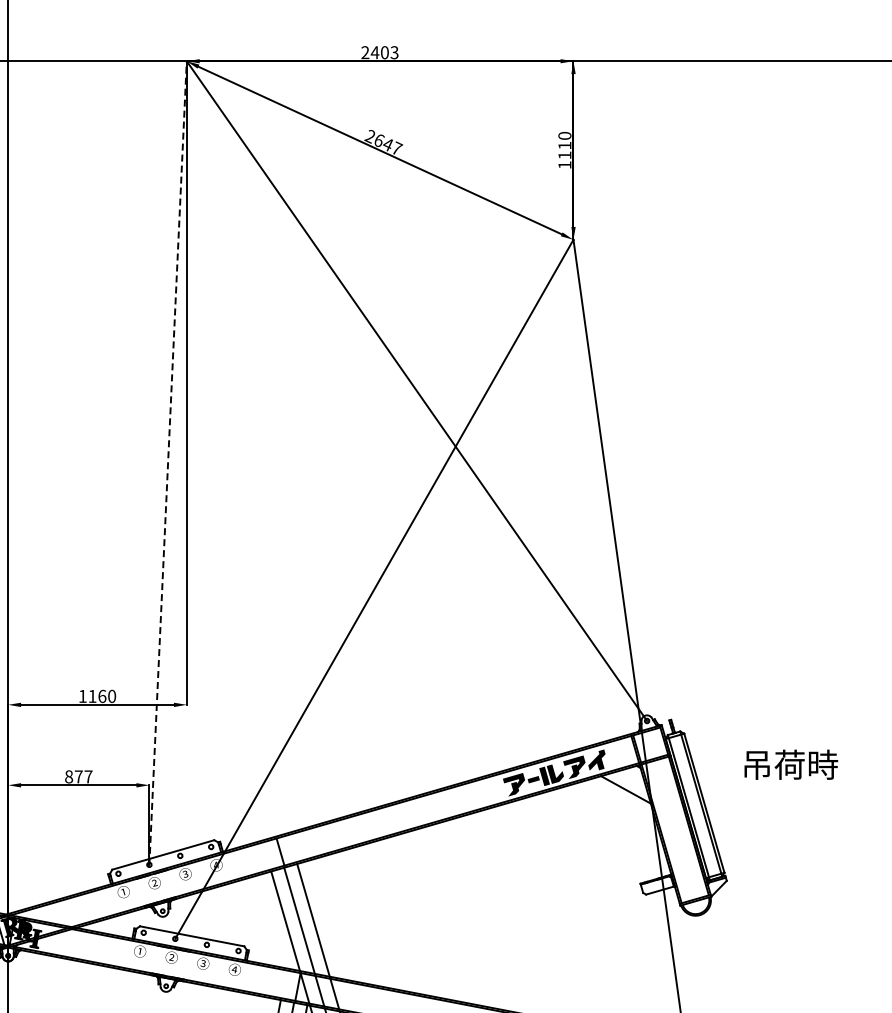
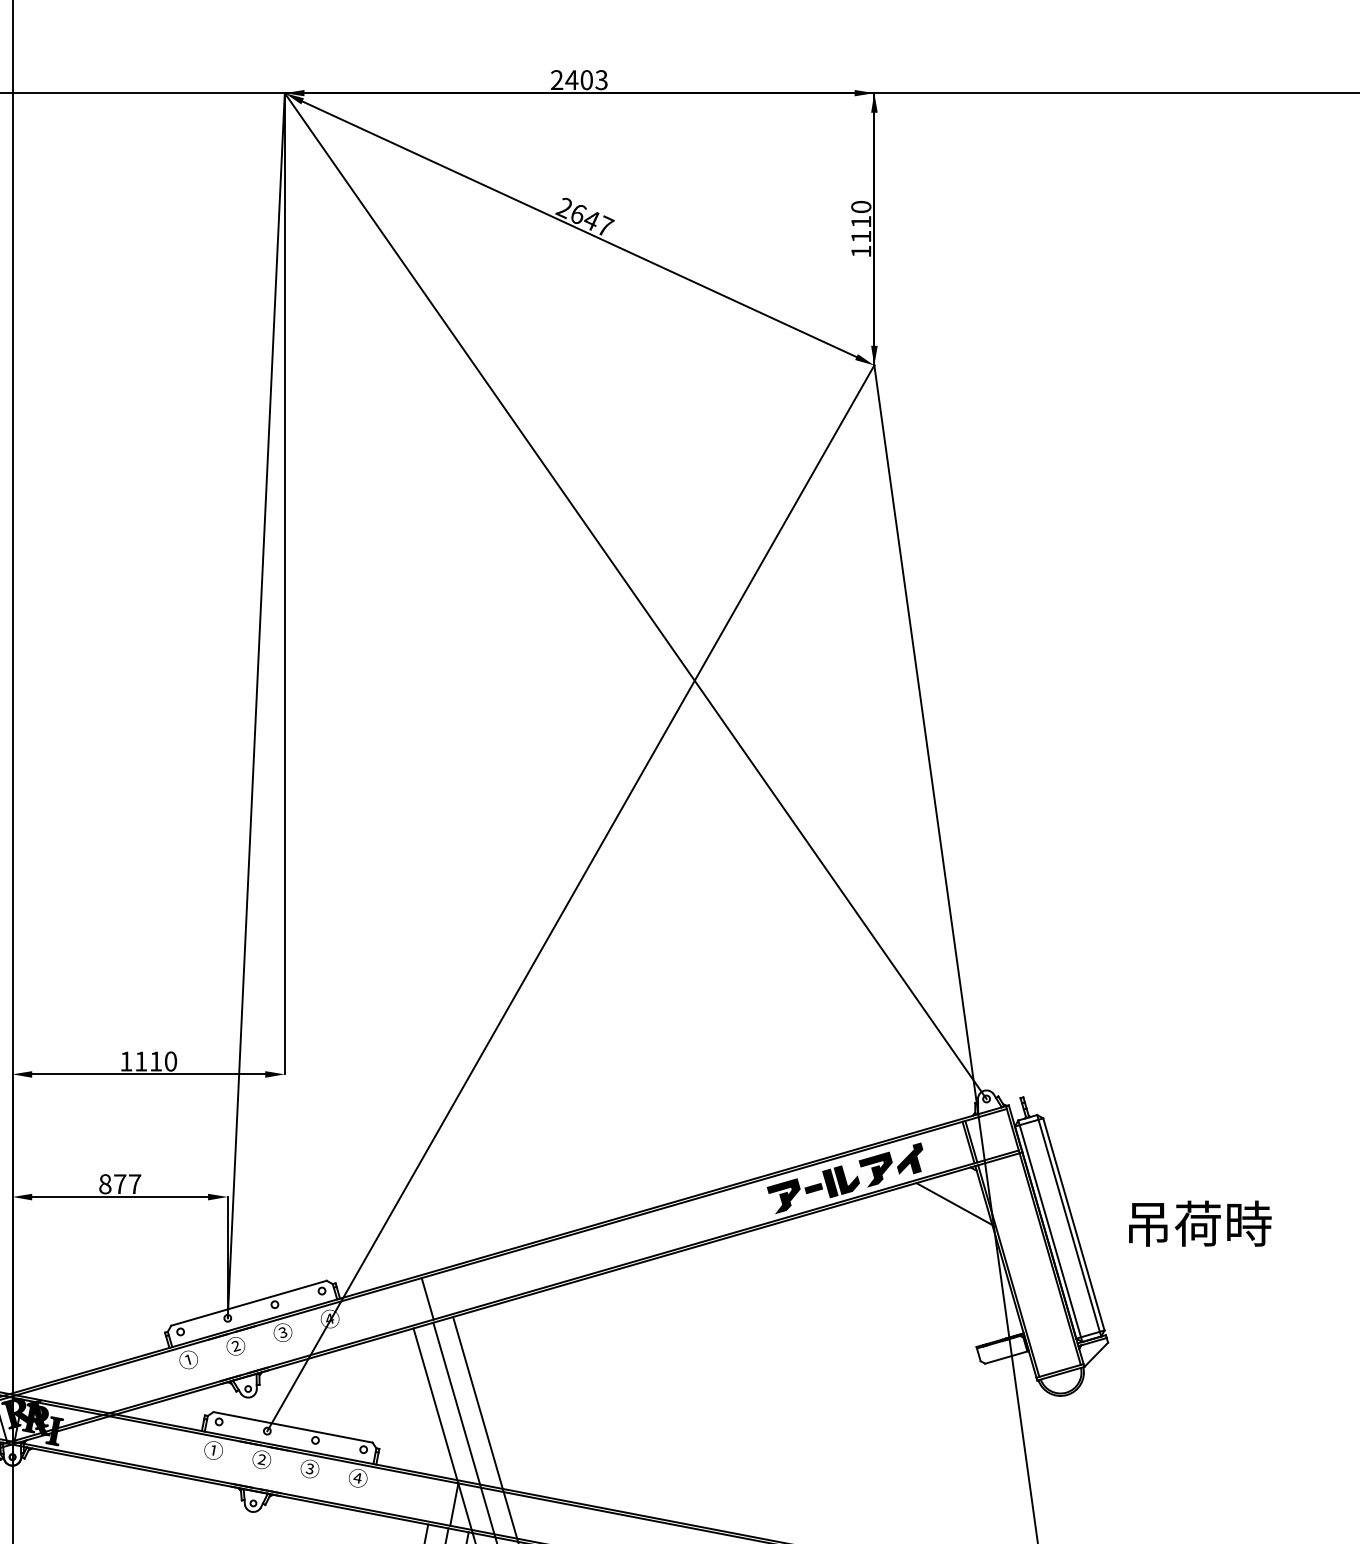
line: (168, 462) -> (256, 704), dashed -> solid
text: (102, 695) -> (156, 1060), 1160 -> 1110
text: (791, 764) -> (1200, 1223), moved

